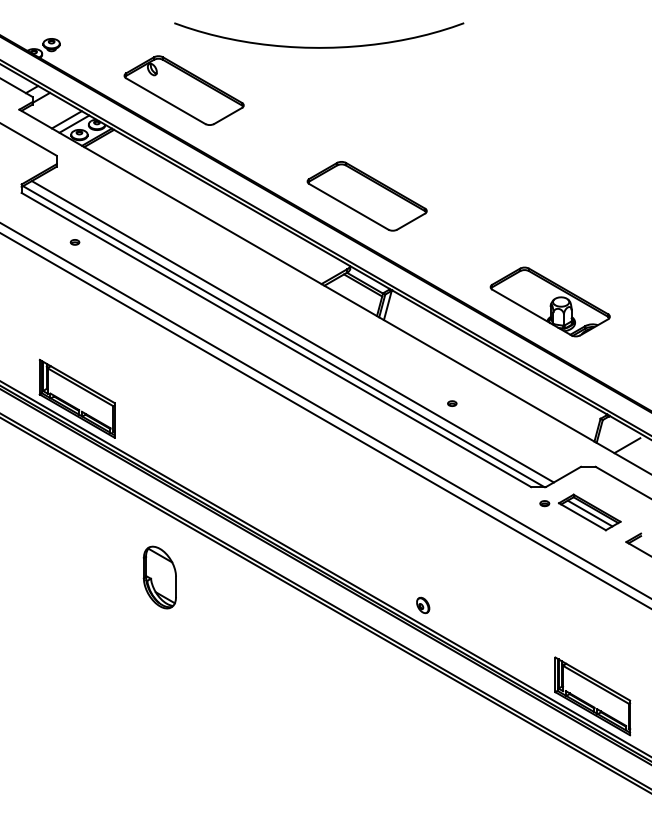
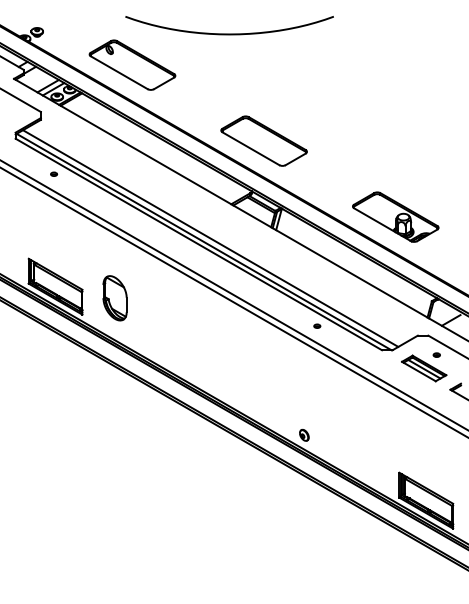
part: (452, 402) -> (317, 325), moved
part: (544, 502) -> (436, 354), moved
part: (159, 577) -> (114, 298), moved

